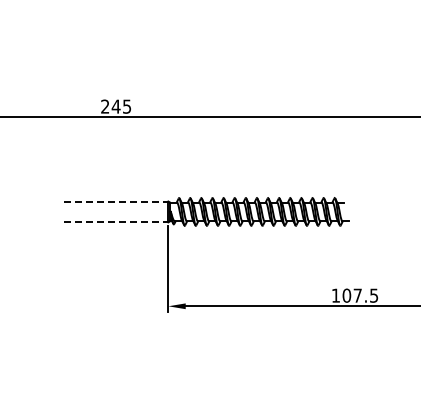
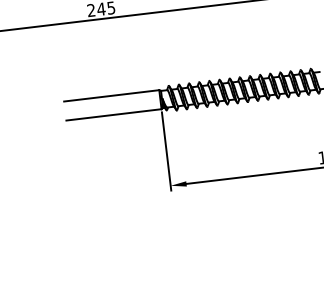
line: (116, 201) -> (111, 95), dashed -> solid
line: (116, 222) -> (114, 114), dashed -> solid

